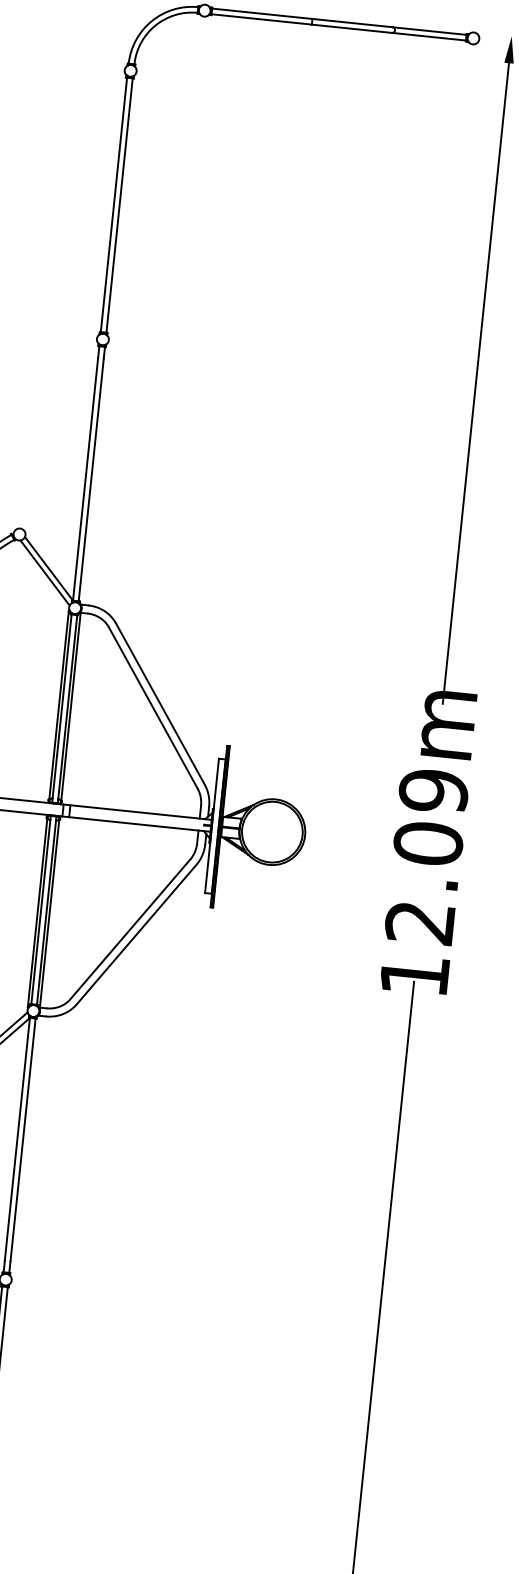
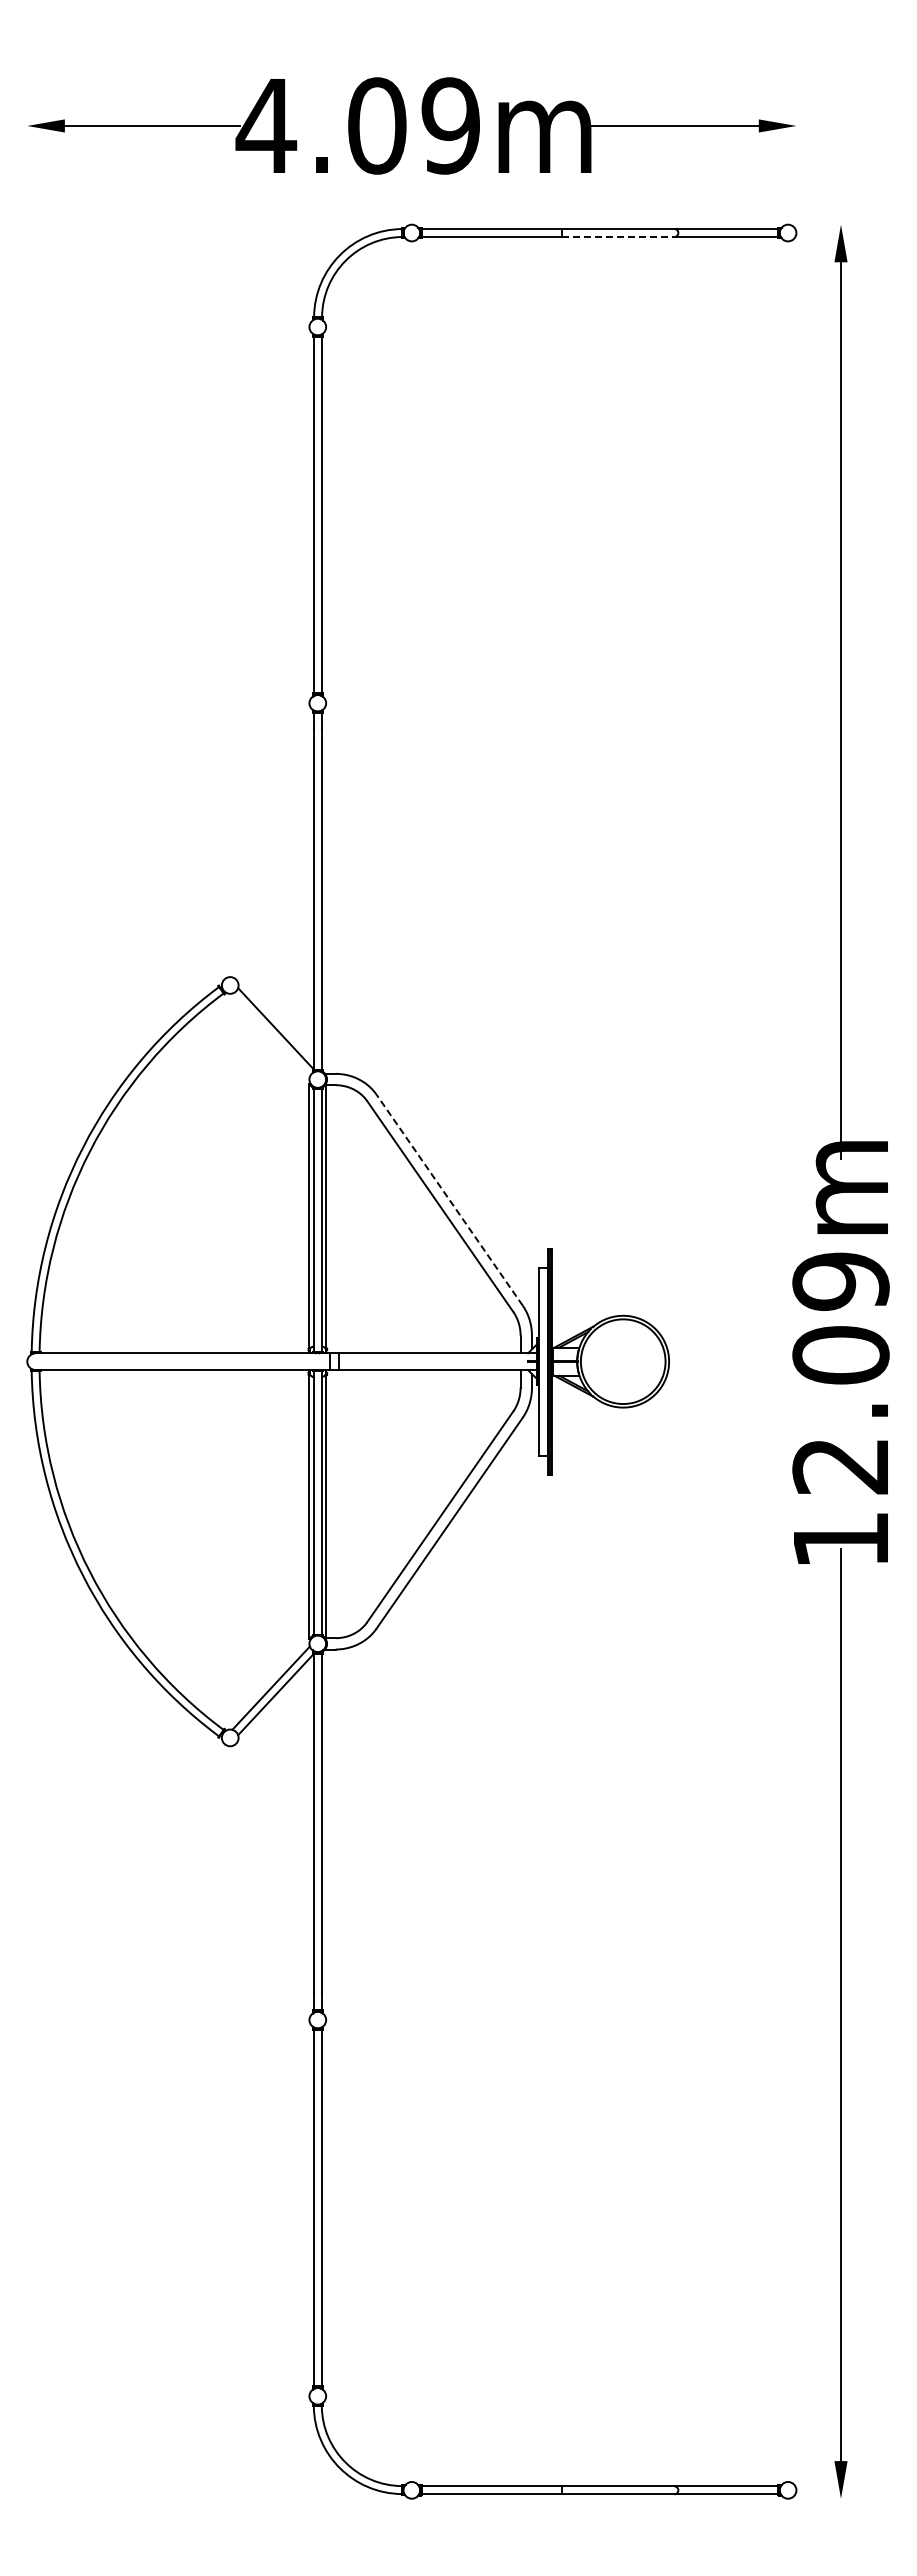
line: (351, 29) -> (618, 237), solid -> dashed
line: (44, 572) -> (270, 1034), removed
line: (160, 703) -> (449, 1199), solid -> dashed

